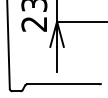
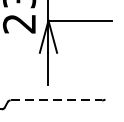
line: (63, 84) -> (56, 100), solid -> dashed

